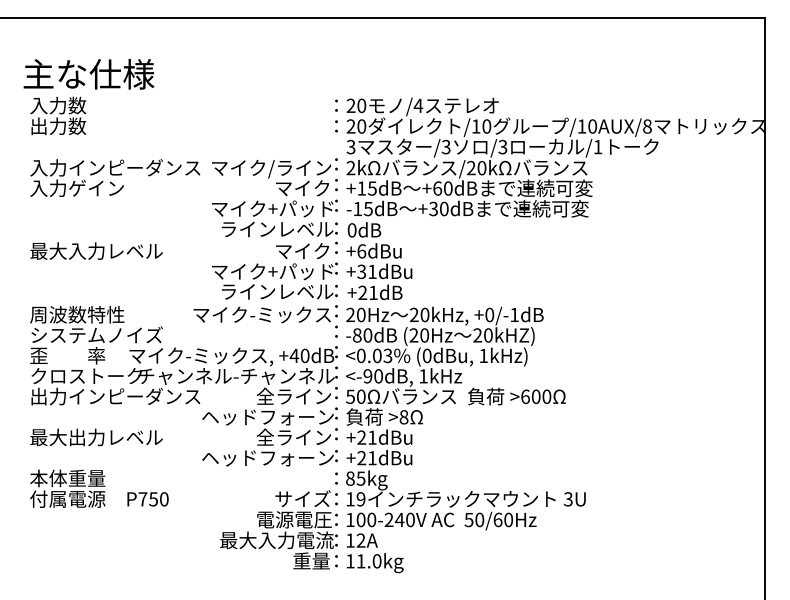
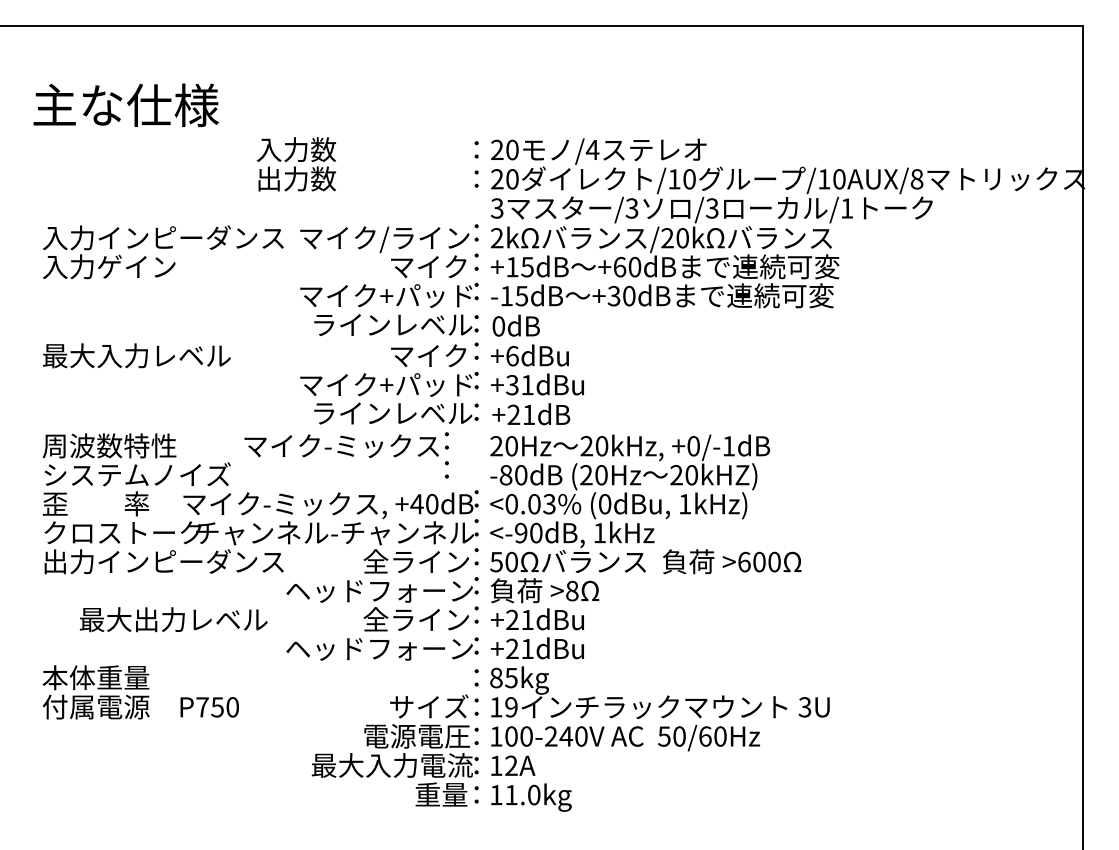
text: (58, 115) -> (296, 163), moved
text: (265, 321) -> (346, 455), moved
text: (96, 437) -> (173, 619), moved

